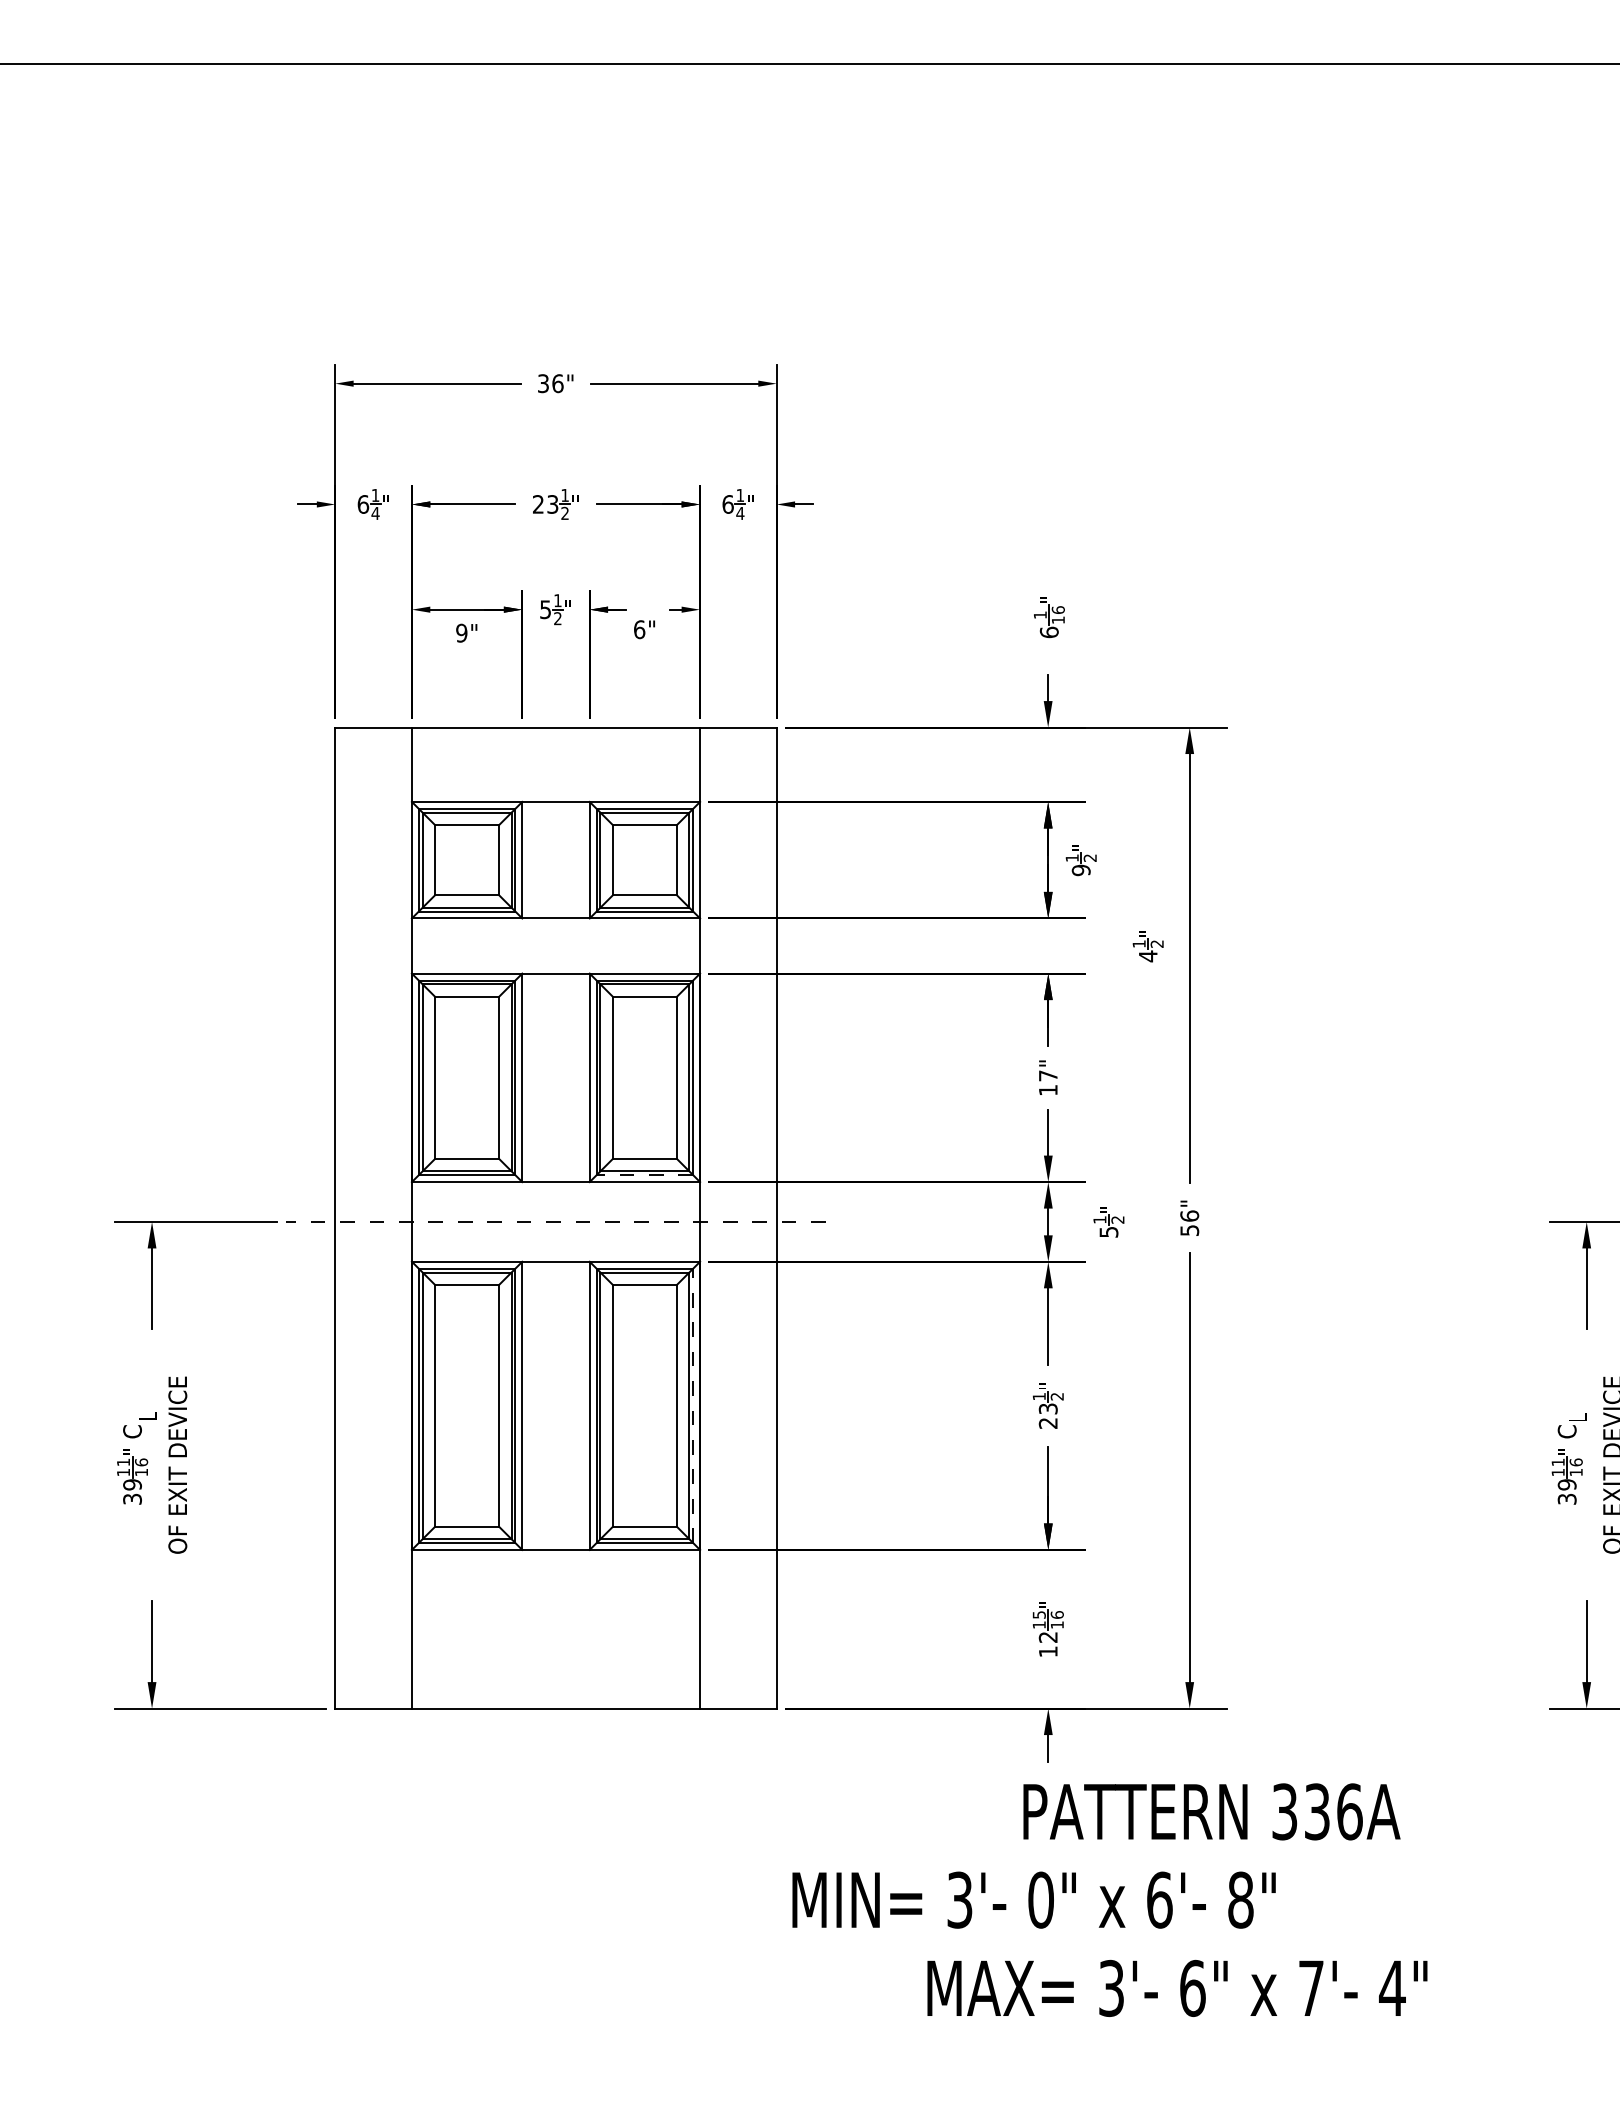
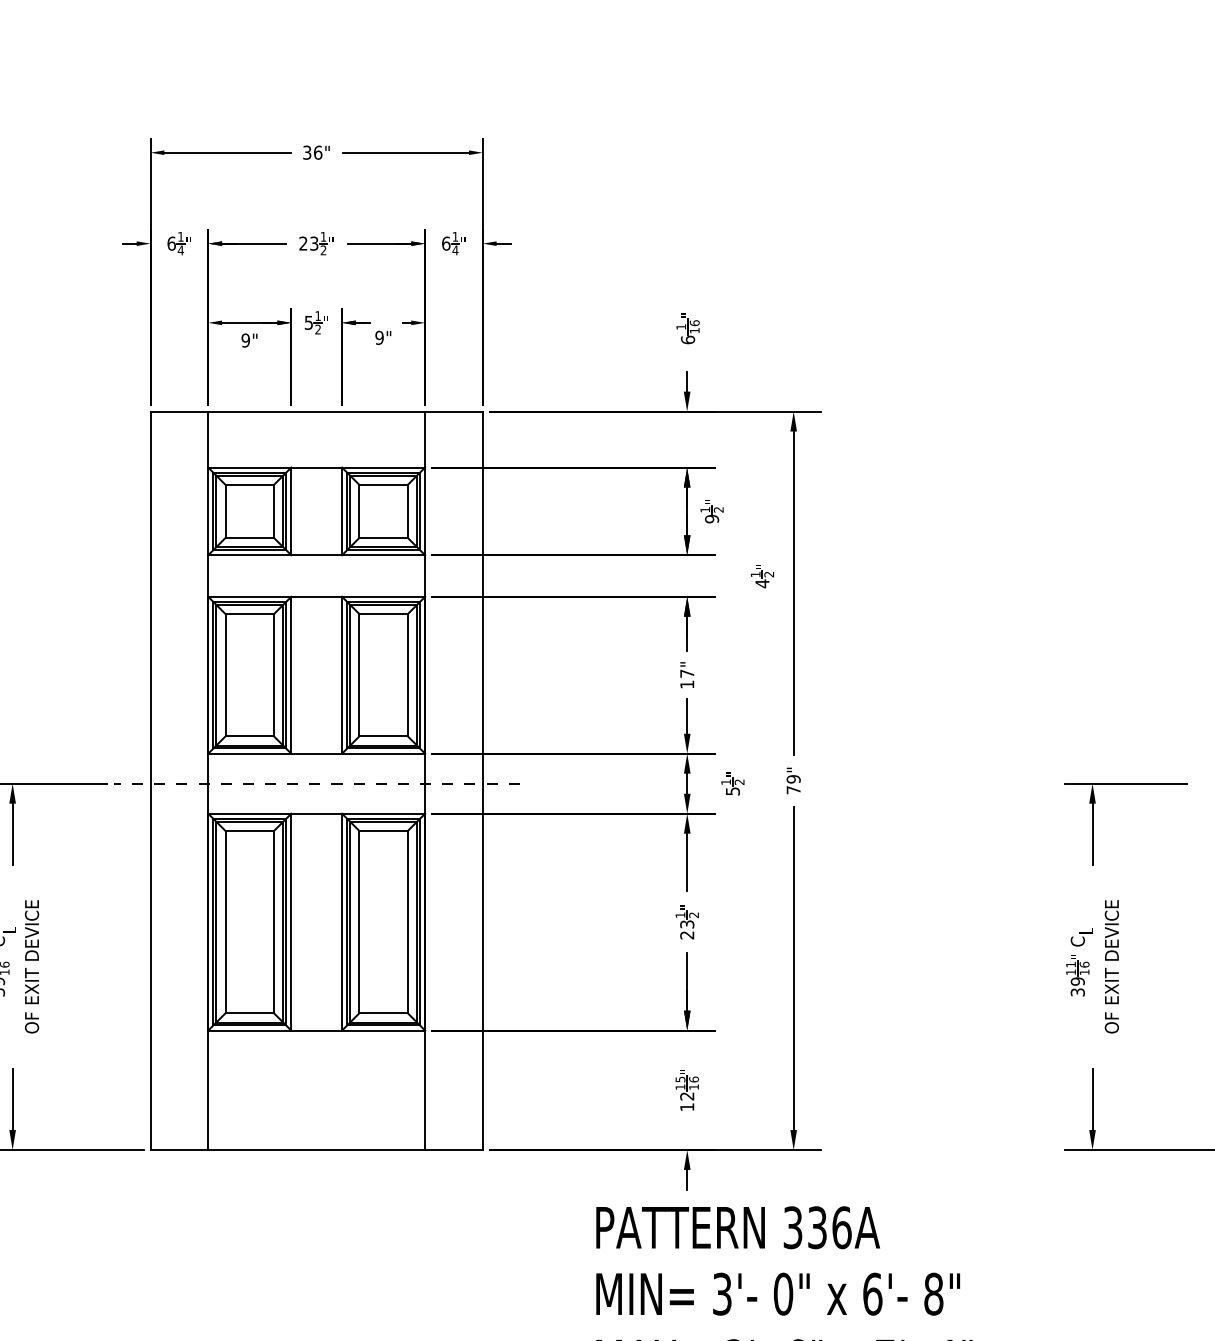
text: (639, 629) -> (379, 337), 6" -> 9"
line: (644, 1175) -> (383, 748), dashed -> solid
text: (1189, 1222) -> (793, 784), 56" -> 79"
line: (693, 1405) -> (420, 921), dashed -> solid
text: (1211, 1811) -> (737, 1227), moved
text: (1033, 1899) -> (777, 1293), moved

